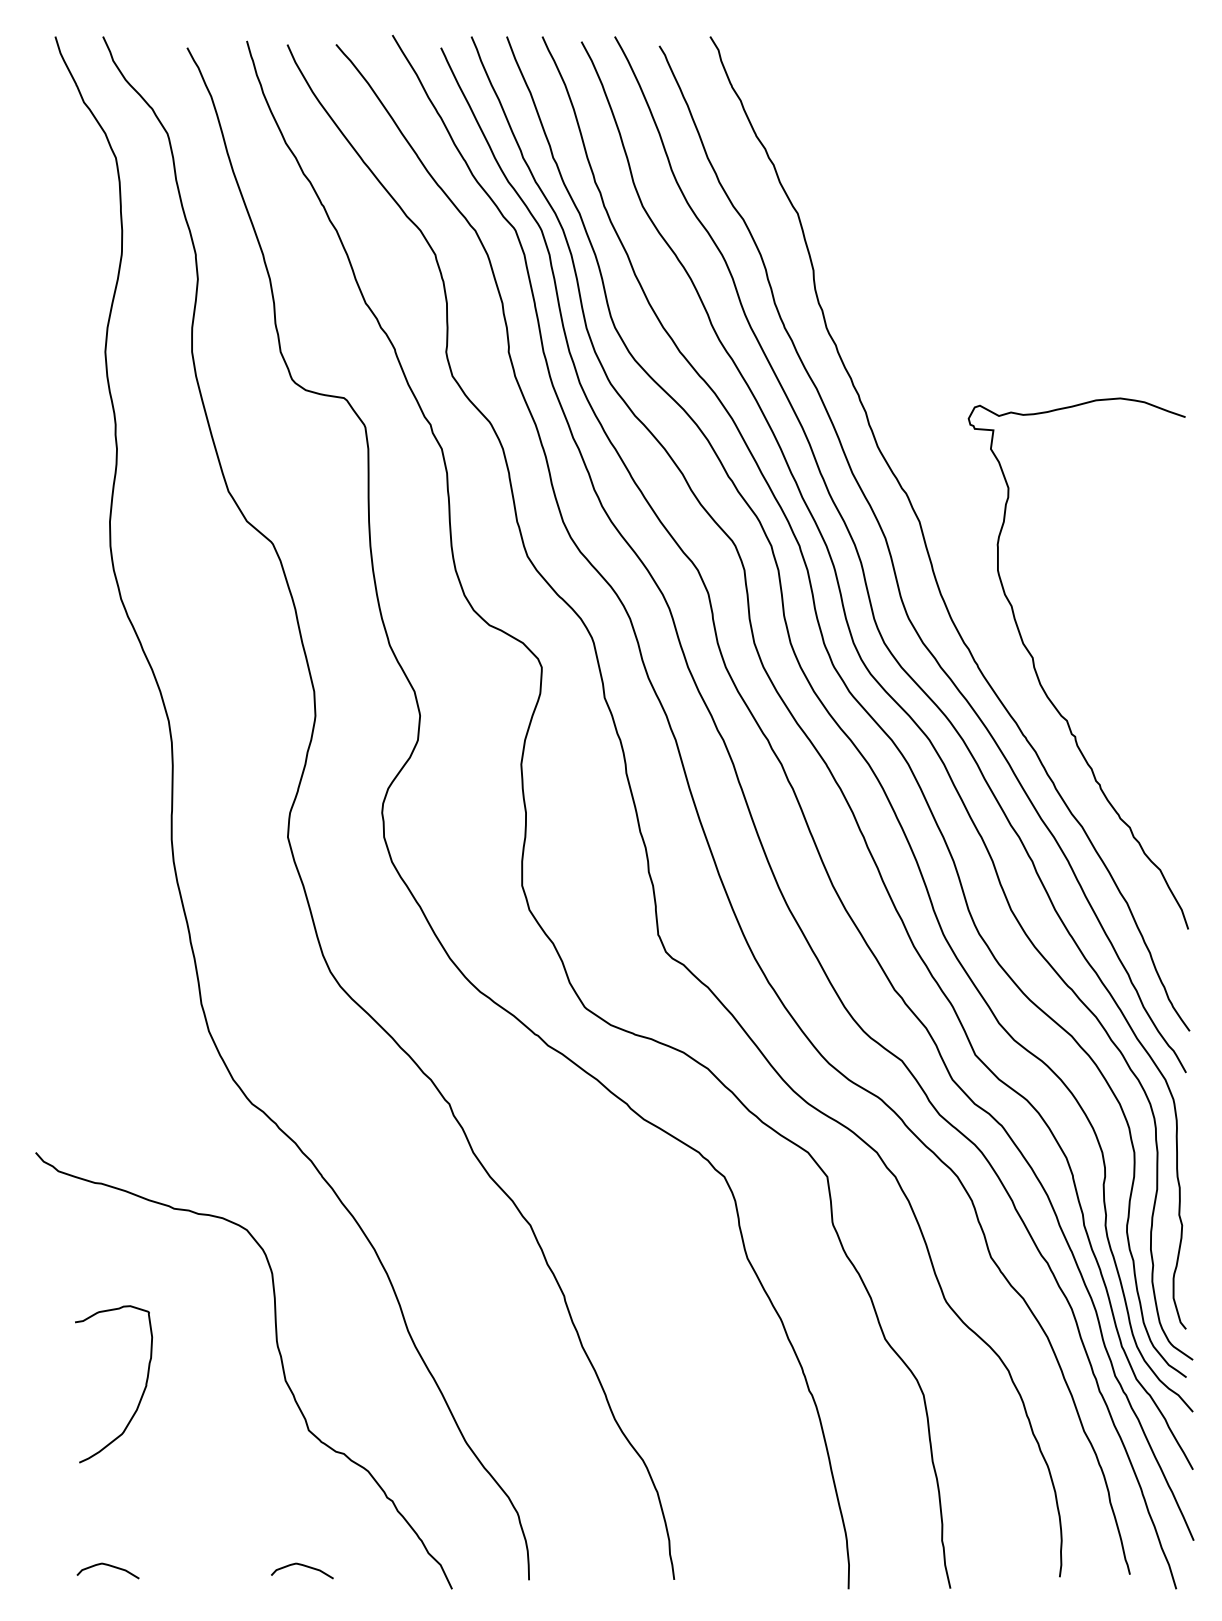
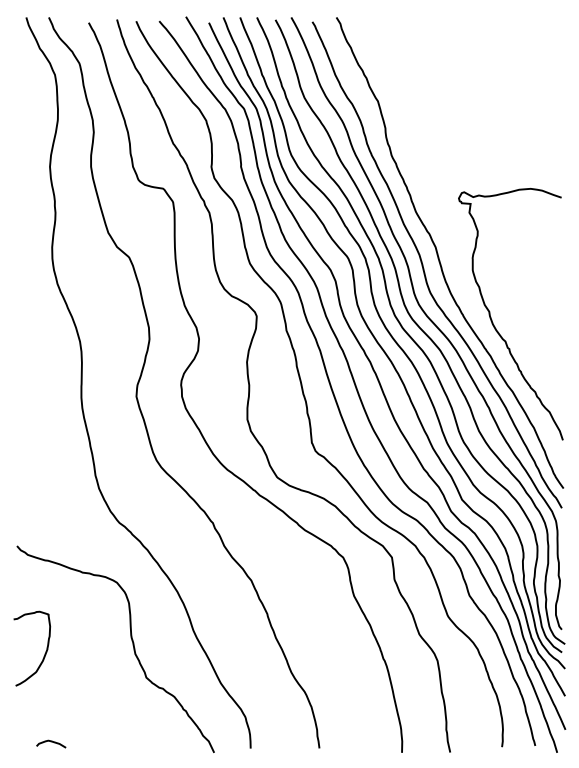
curve: (140, 1394) -> (44, 653), moved
curve: (302, 1567) -> (143, 742), removed

